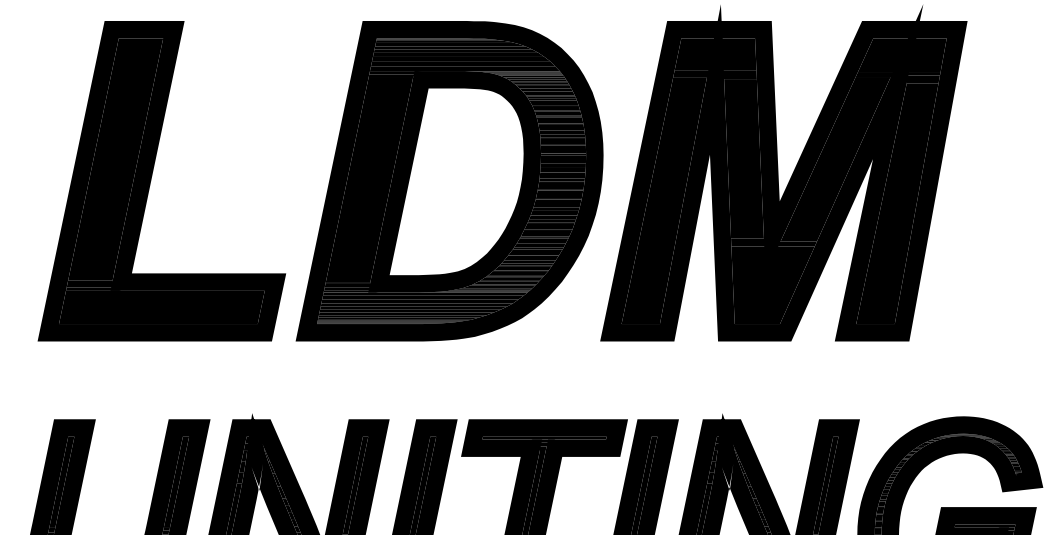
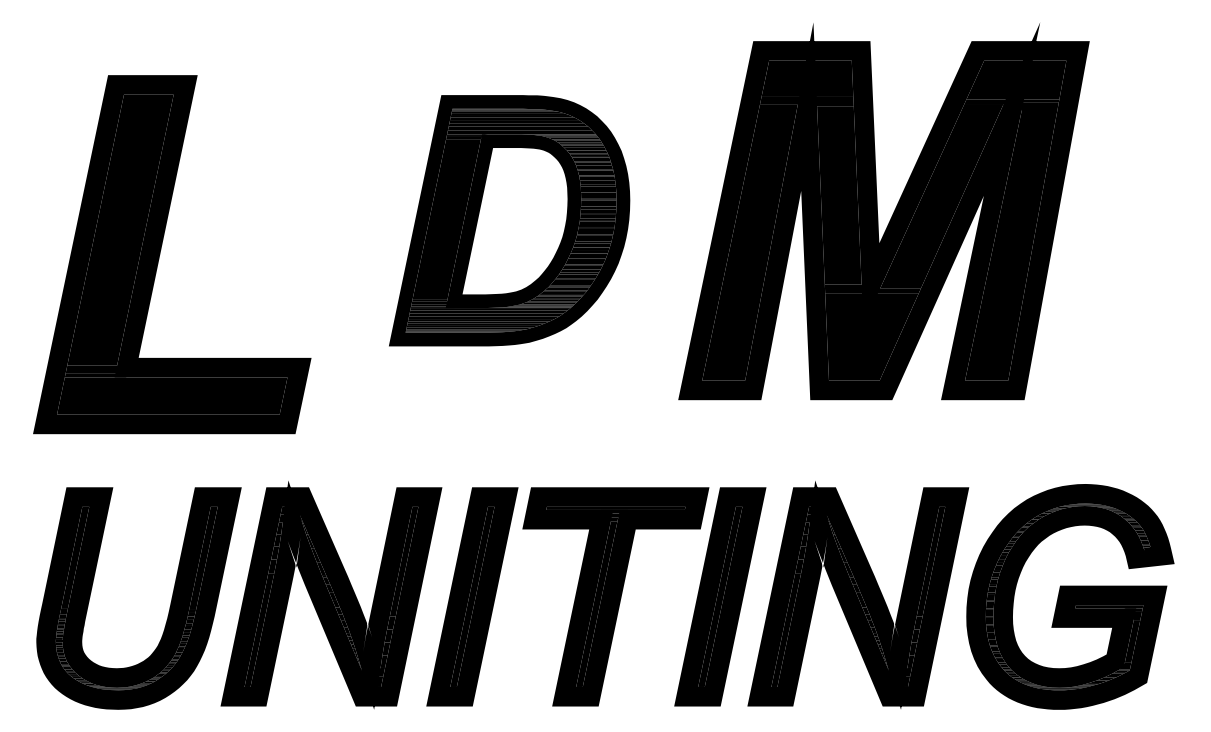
part: (151, 181) -> (160, 254), moved
part: (449, 181) -> (509, 220), size x0.7

